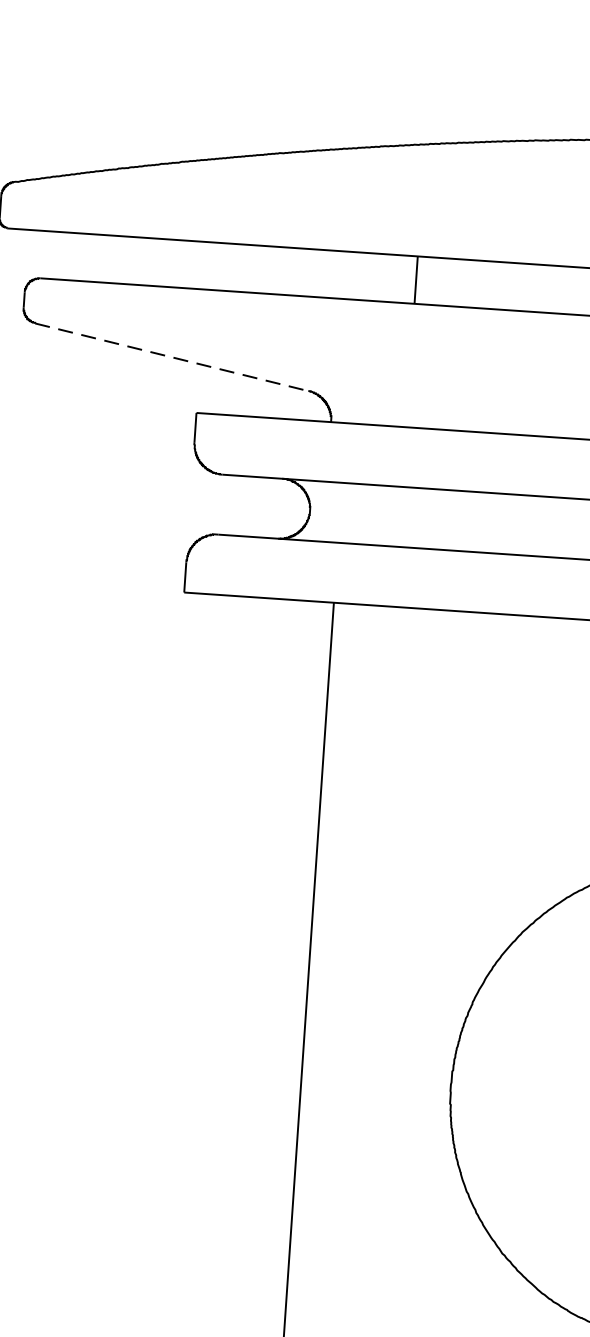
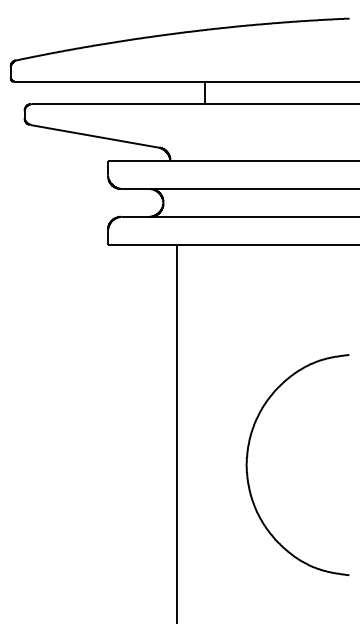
line: (173, 357) -> (95, 136), dashed -> solid

